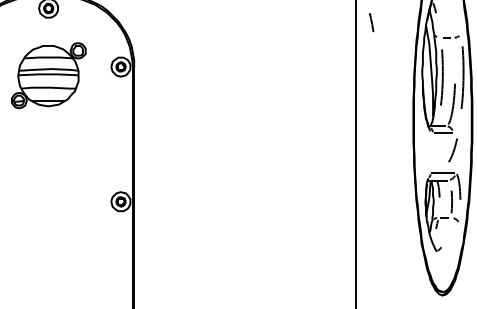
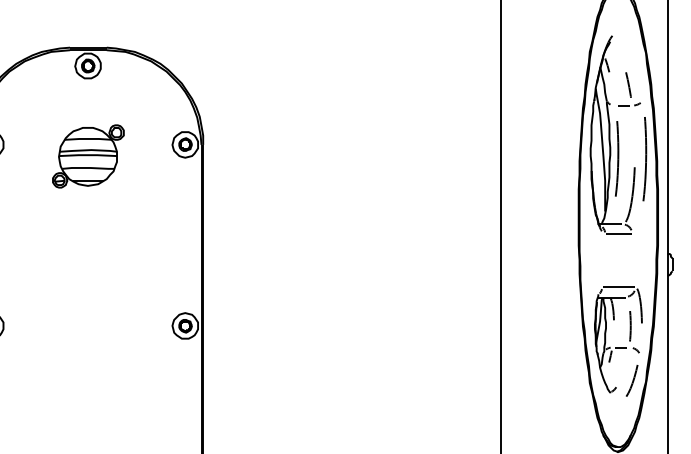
line: (371, 22) -> (628, 84), moved
part: (48, 75) -> (88, 156), size x0.71
curve: (453, 150) -> (632, 380), moved

